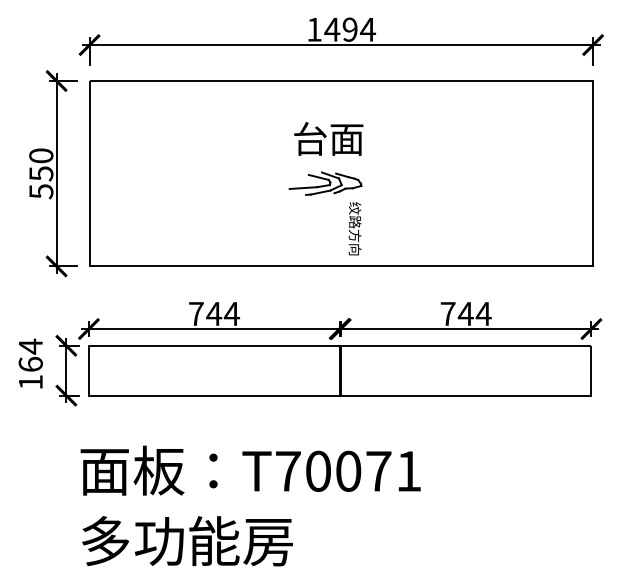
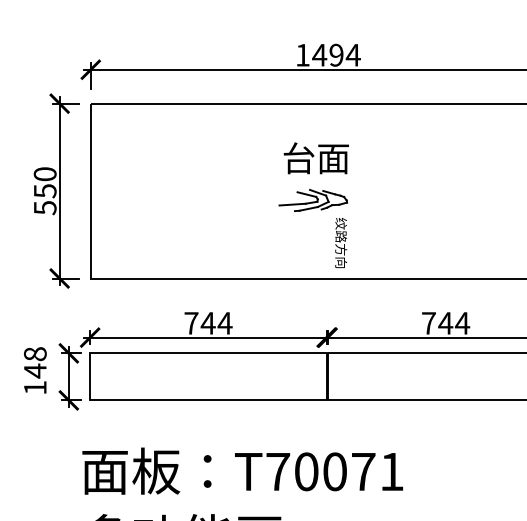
text: (30, 355) -> (35, 362), 164 -> 148

